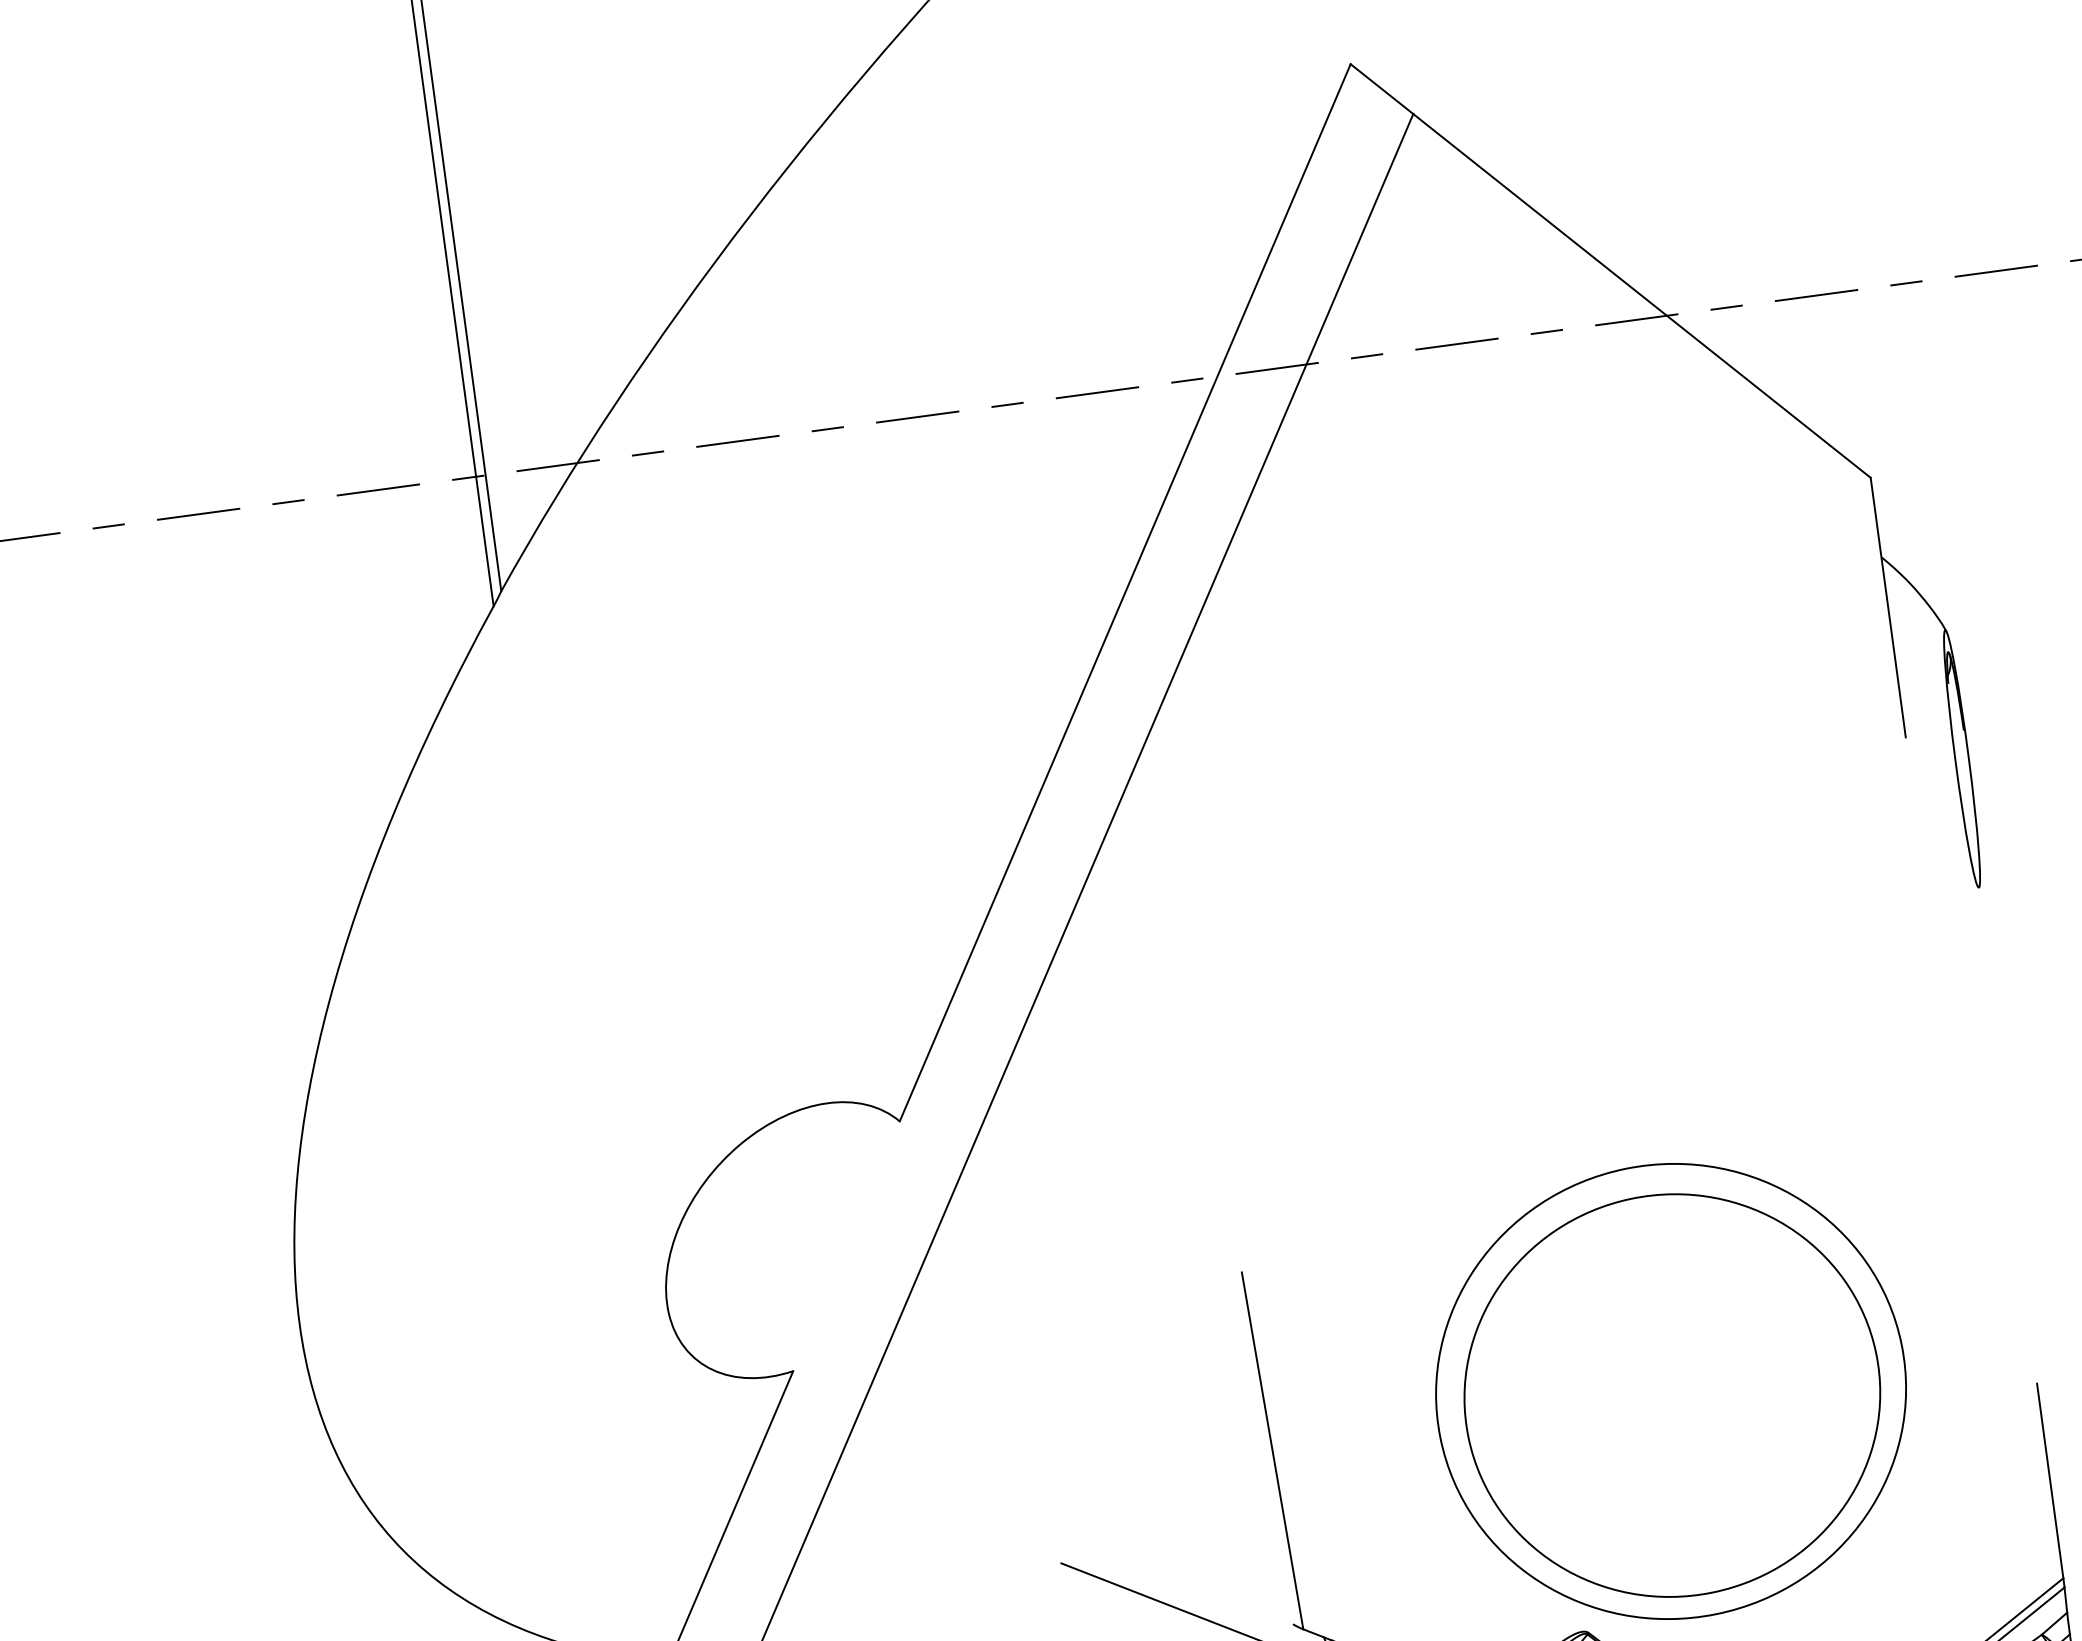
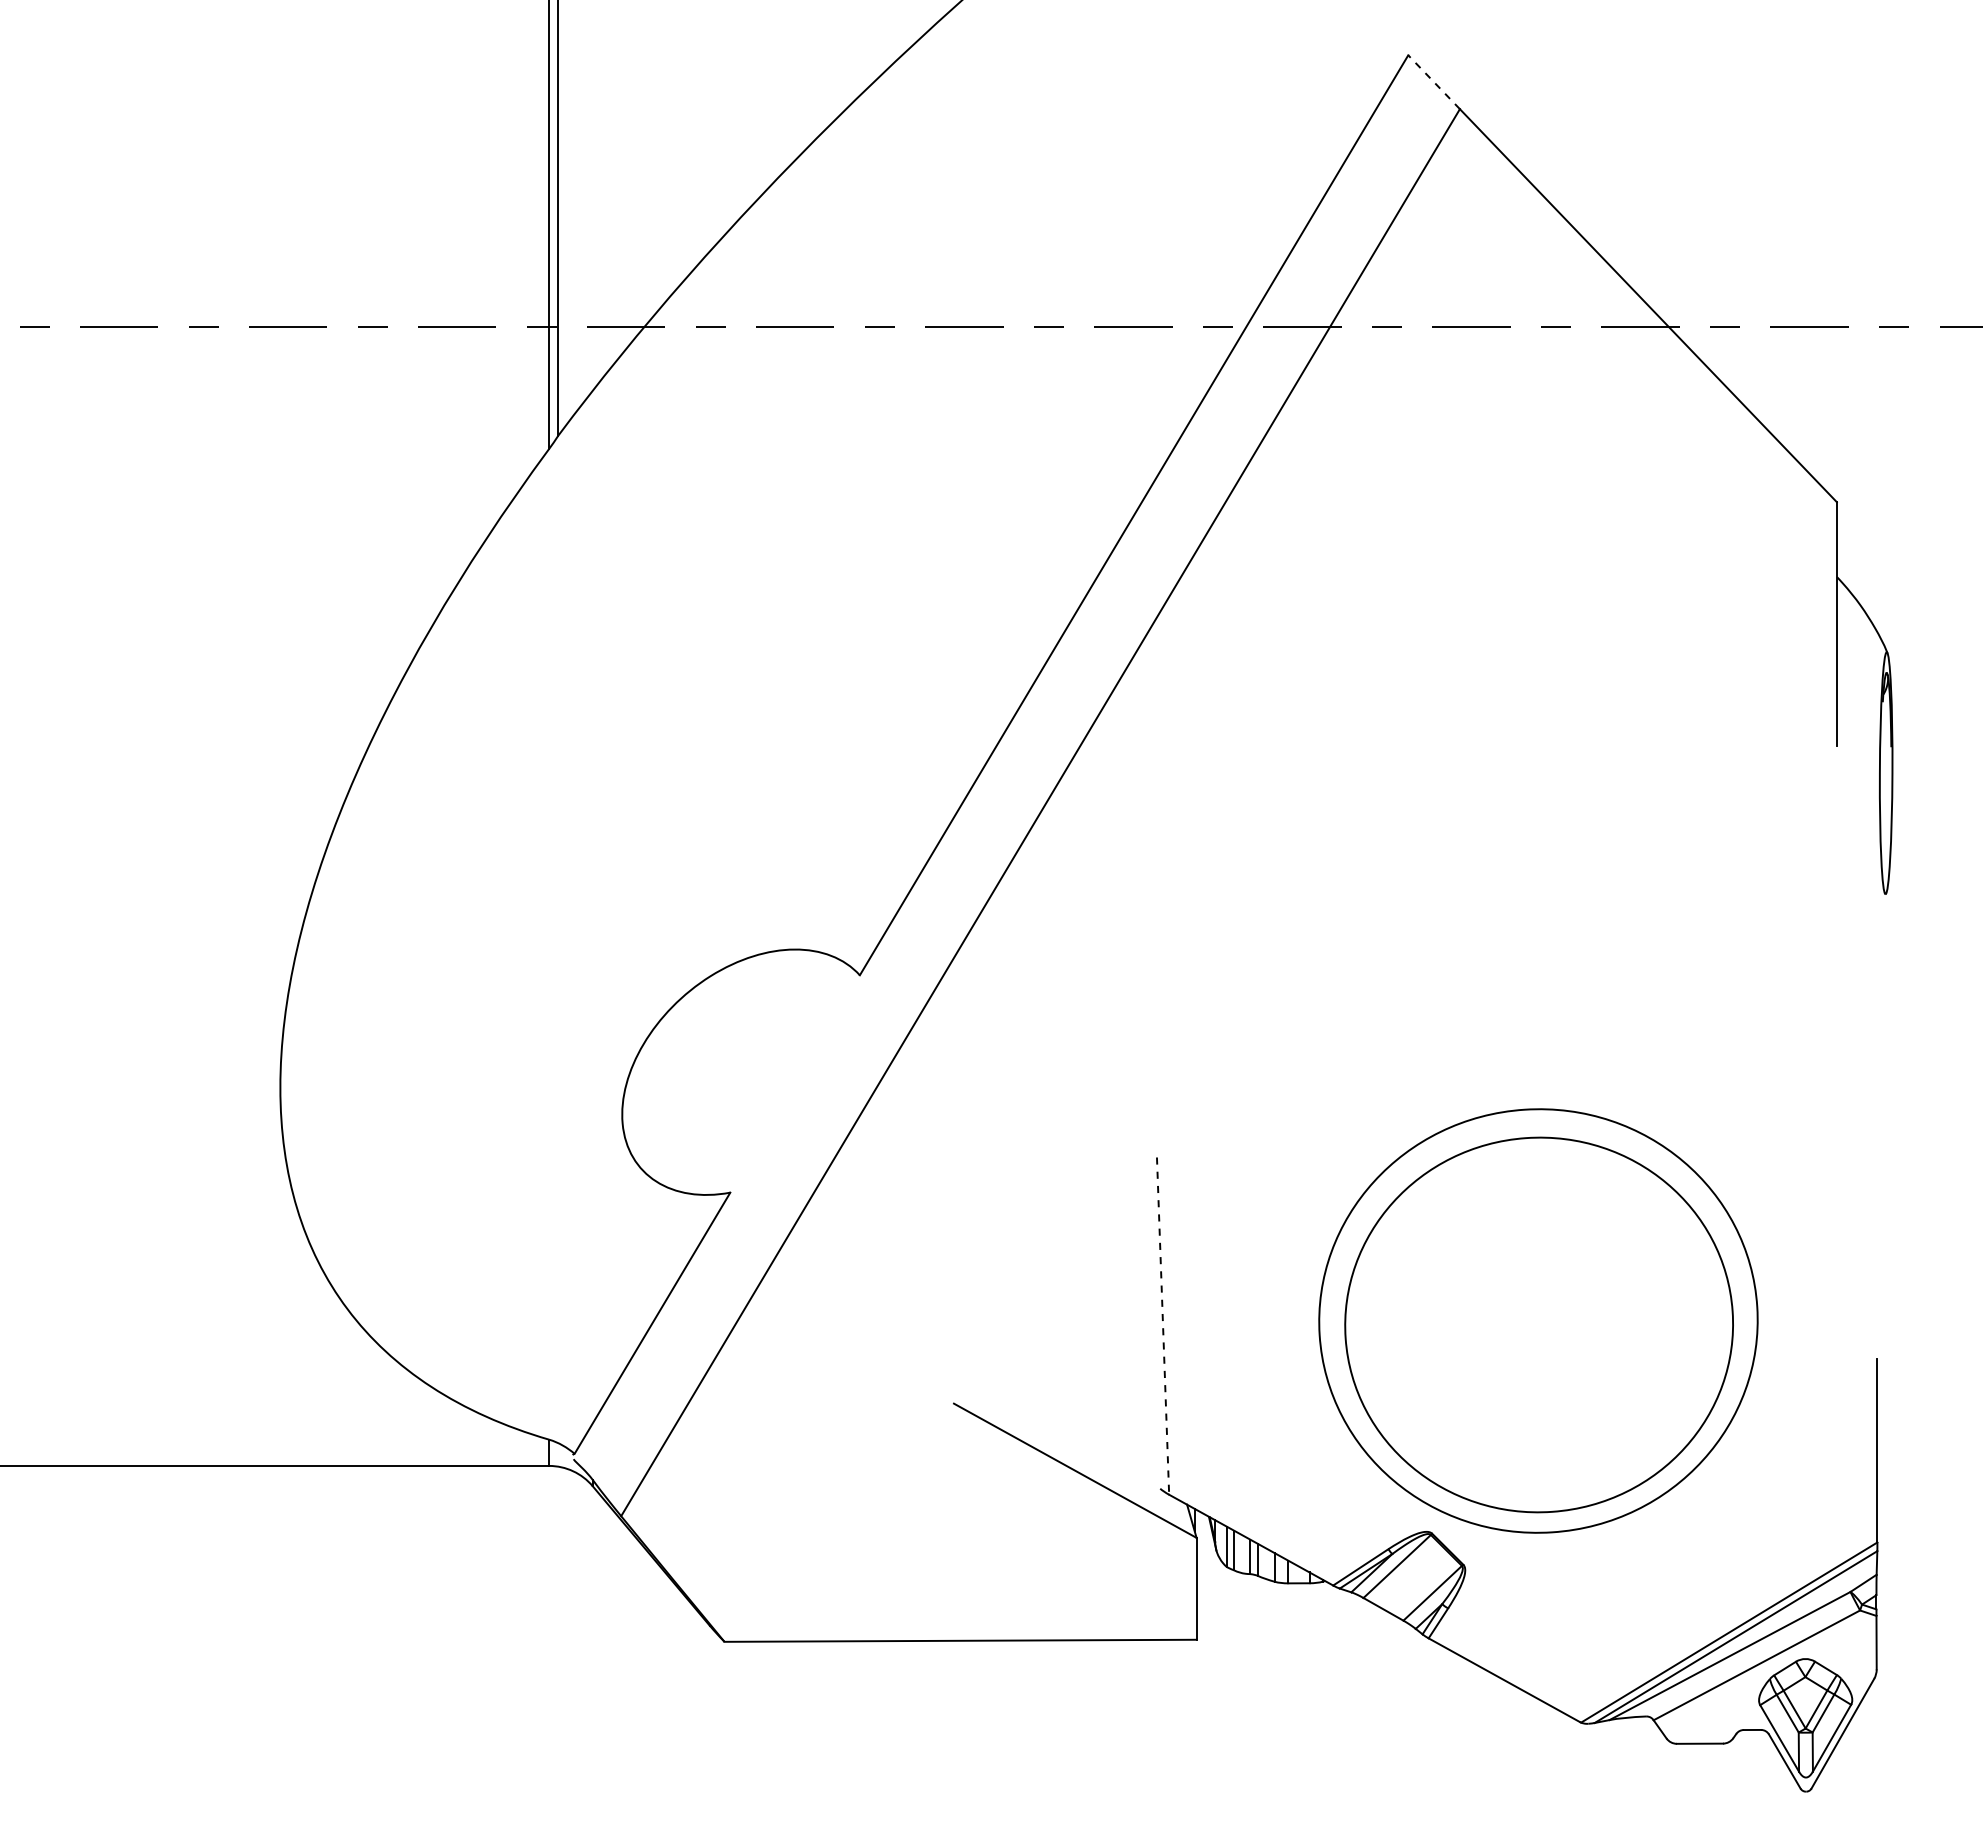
line: (1381, 88) -> (1433, 81), solid -> dashed
line: (1273, 1451) -> (1163, 1326), solid -> dashed

